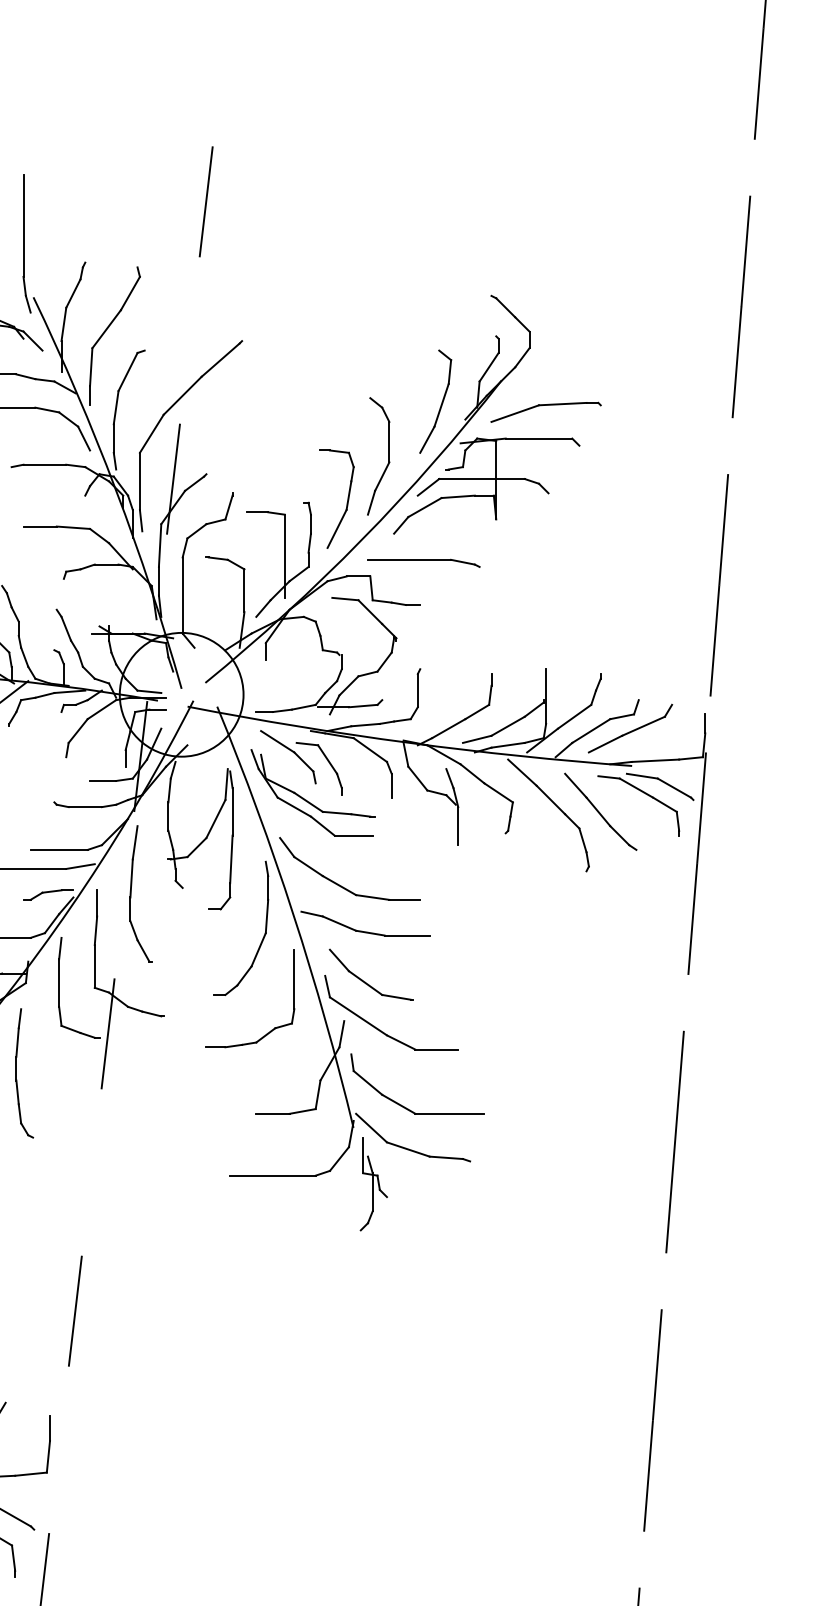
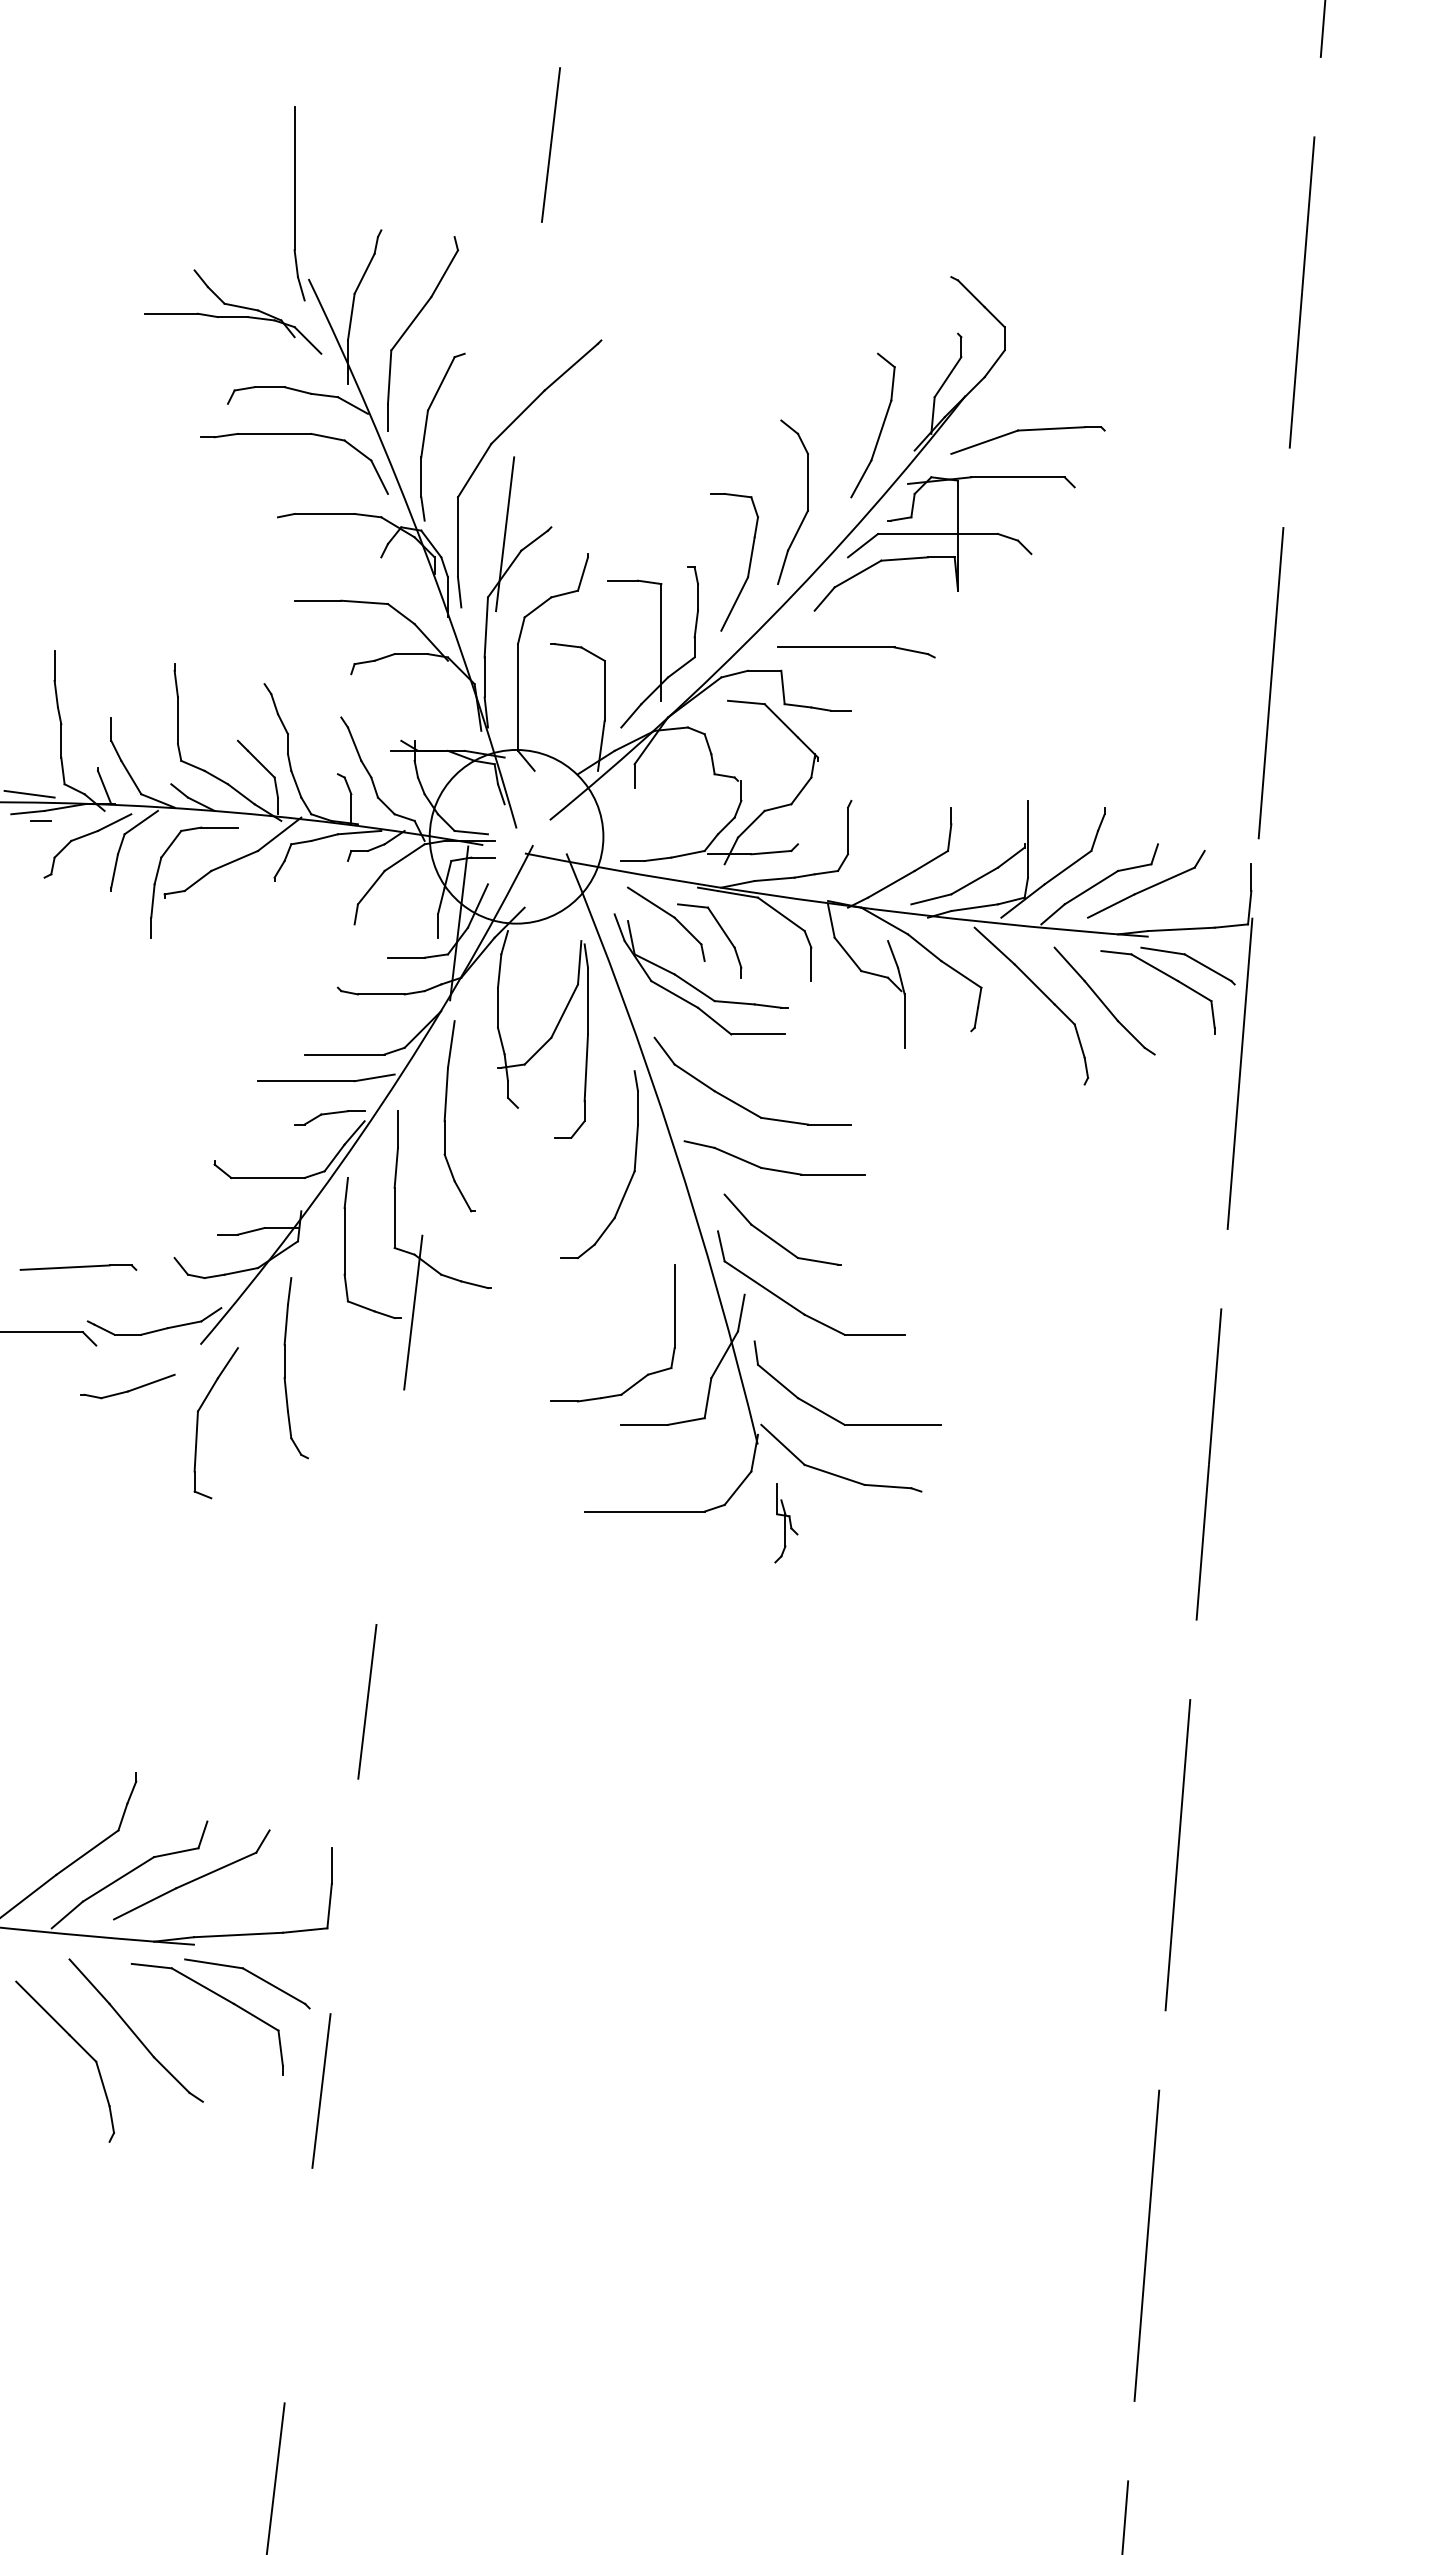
part: (272, 1029) -> (643, 1376), moved
part: (374, 1184) -> (786, 1523), size x0.6

